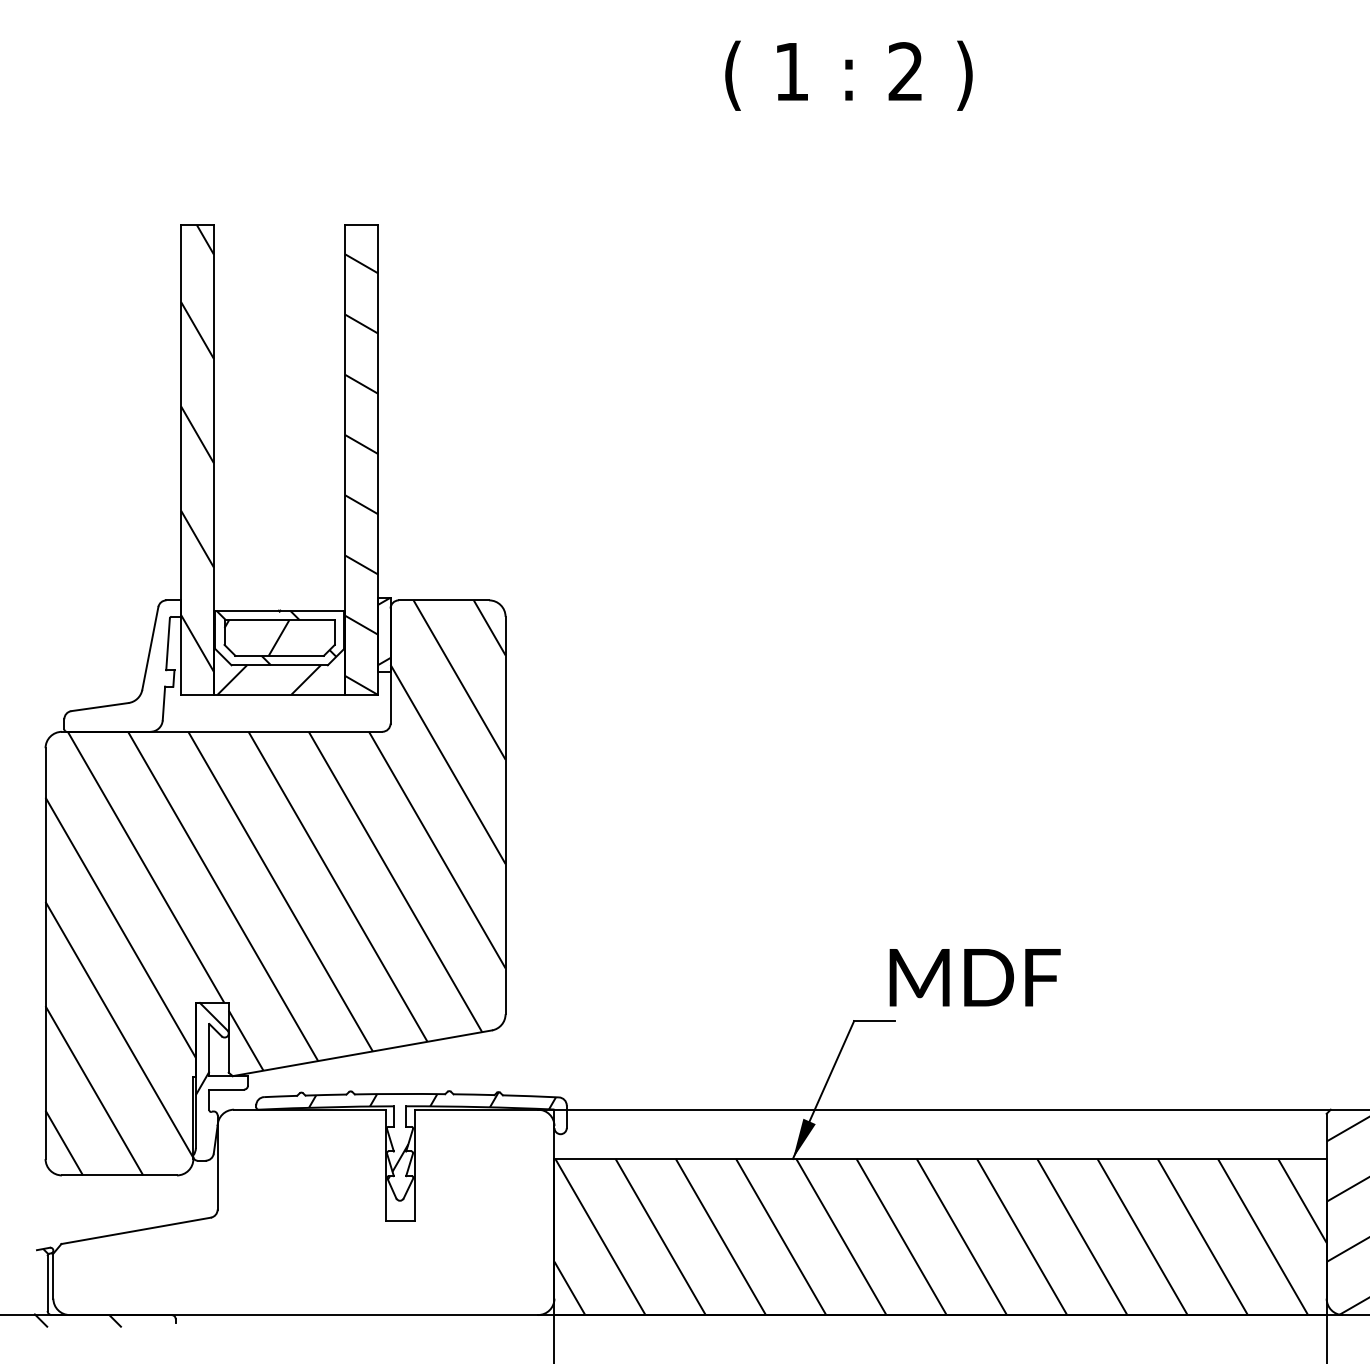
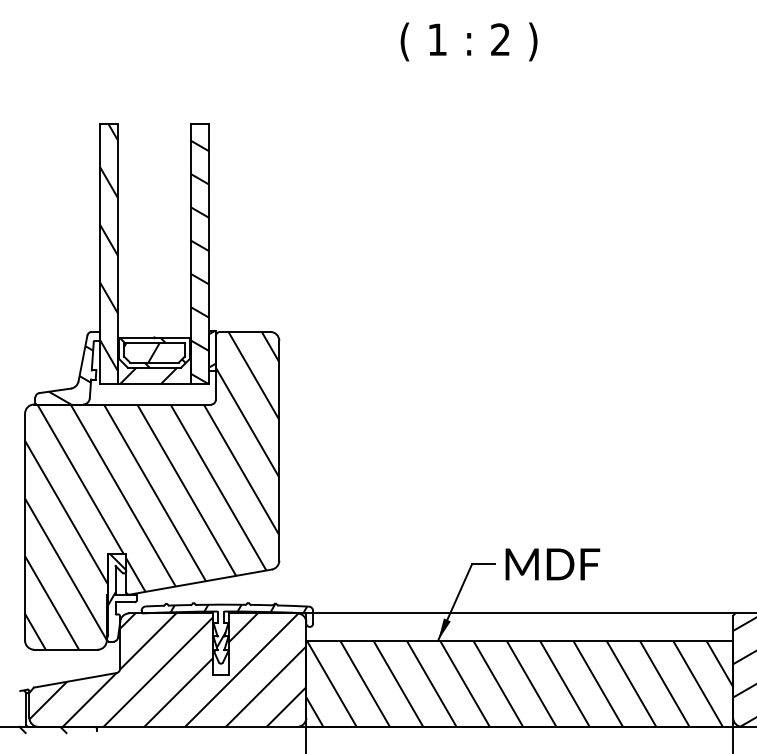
hatch: (127, 679) -> (70, 375), added
text: (974, 977) -> (552, 564), moved
hatch: (303, 1211) -> (167, 669), added

